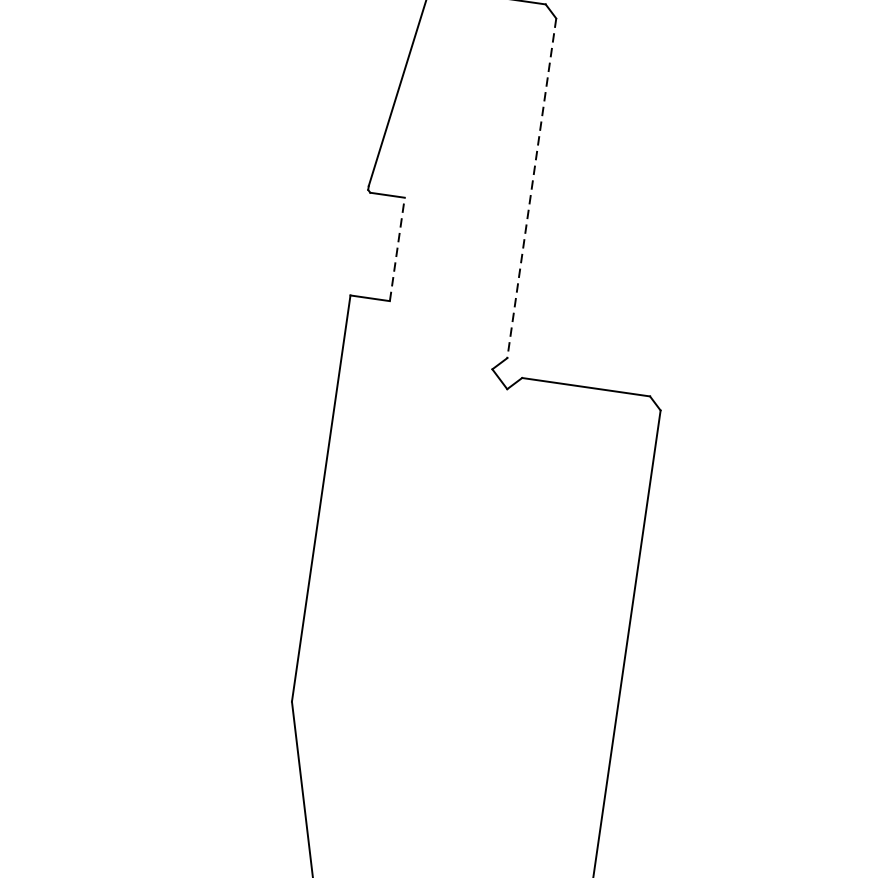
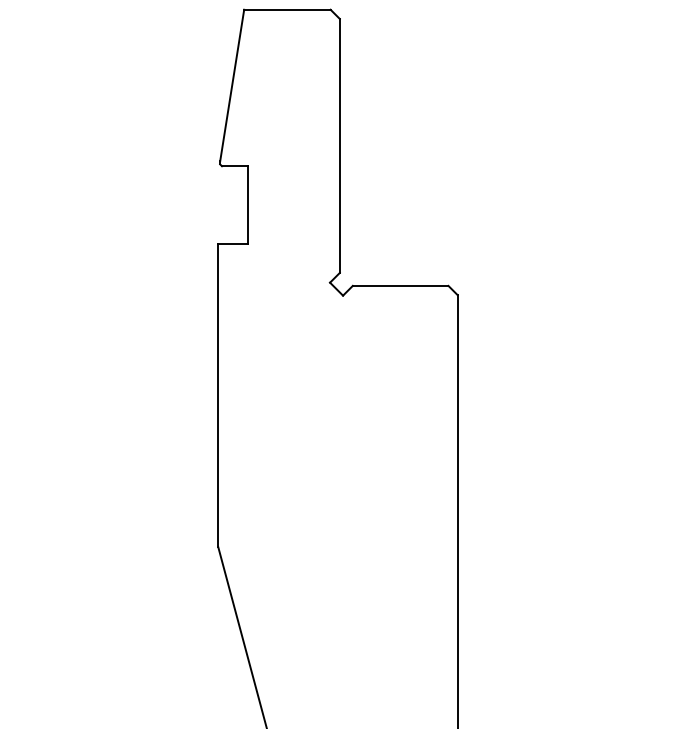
line: (531, 187) -> (339, 145), dashed -> solid
line: (397, 248) -> (247, 204), dashed -> solid

